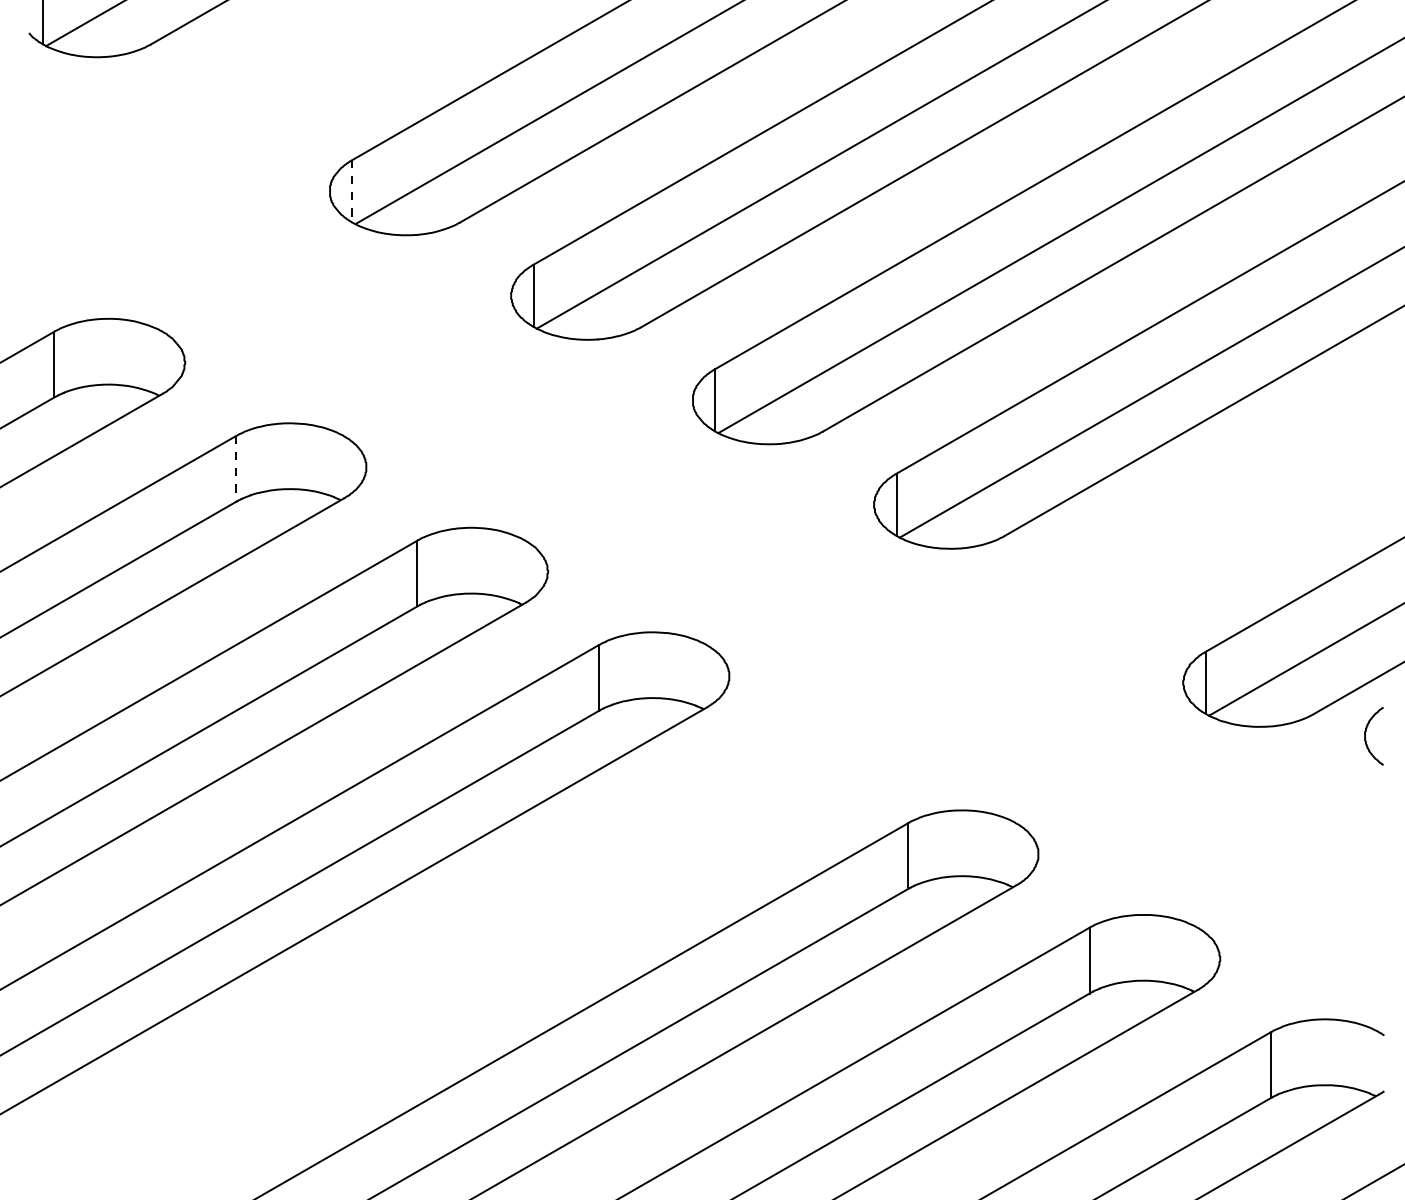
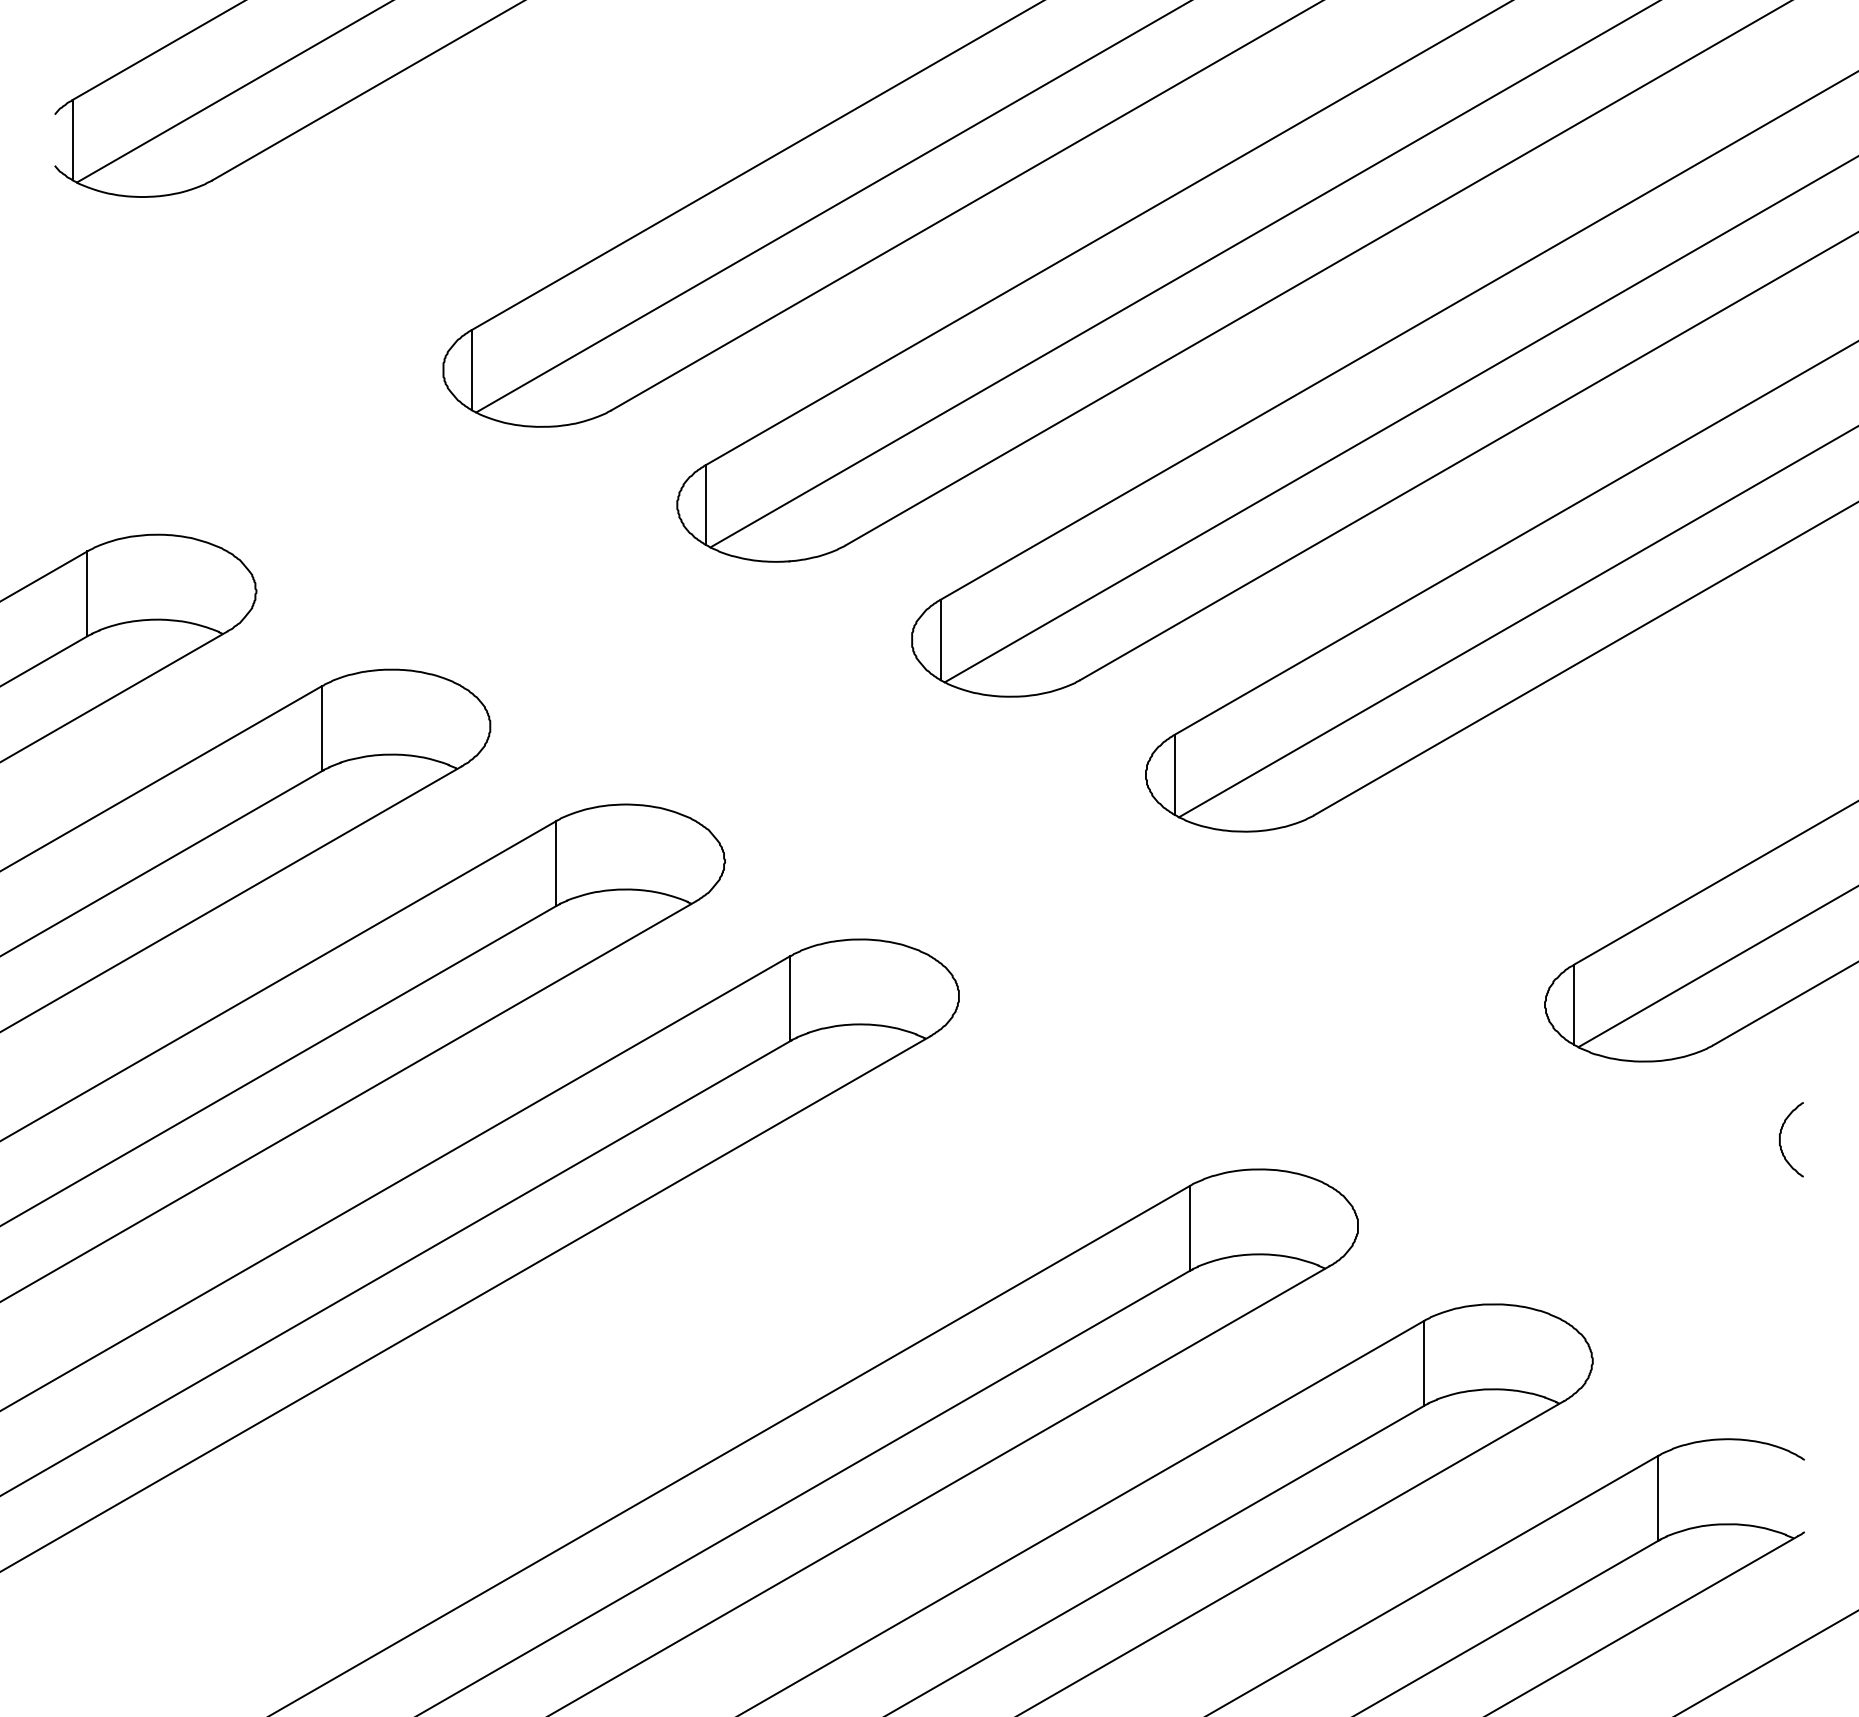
line: (352, 191) -> (472, 370), dashed -> solid
line: (235, 468) -> (321, 728), dashed -> solid
curve: (1365, 736) -> (1780, 1139), moved

